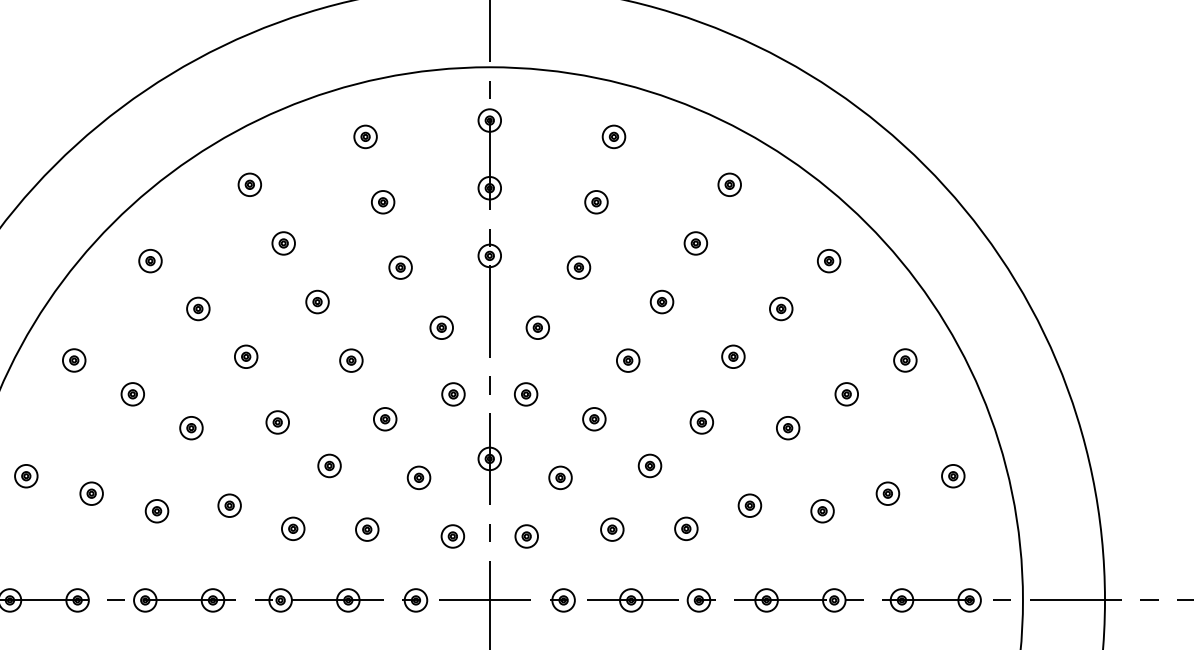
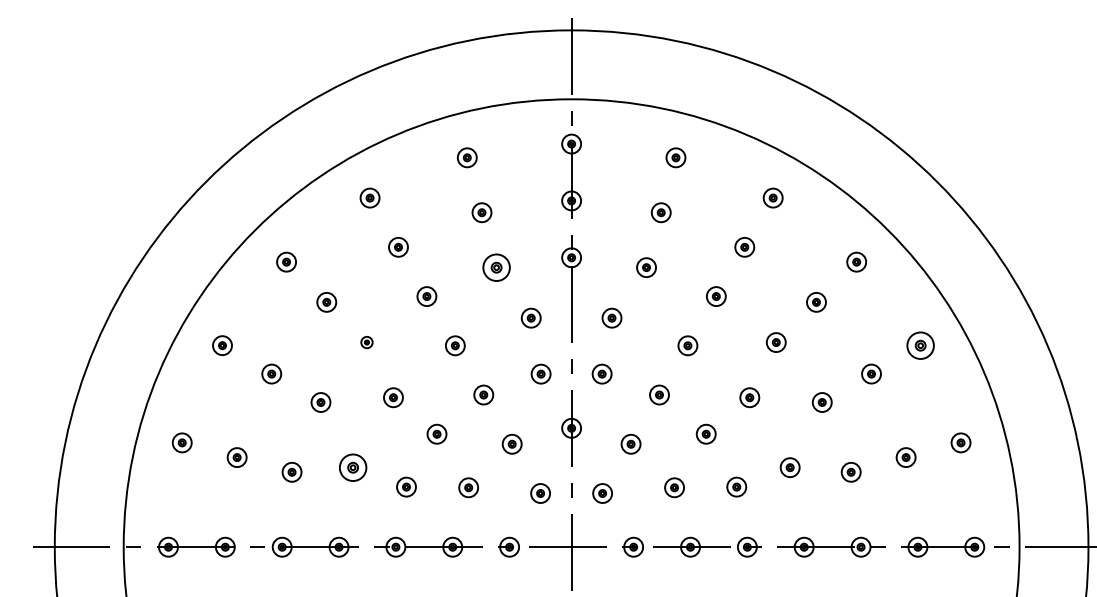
part: (400, 267) -> (496, 267), size x1.4
part: (245, 356) -> (366, 342), size x0.6
part: (905, 360) -> (920, 345), size x1.4
part: (228, 505) -> (352, 467), size x1.4

